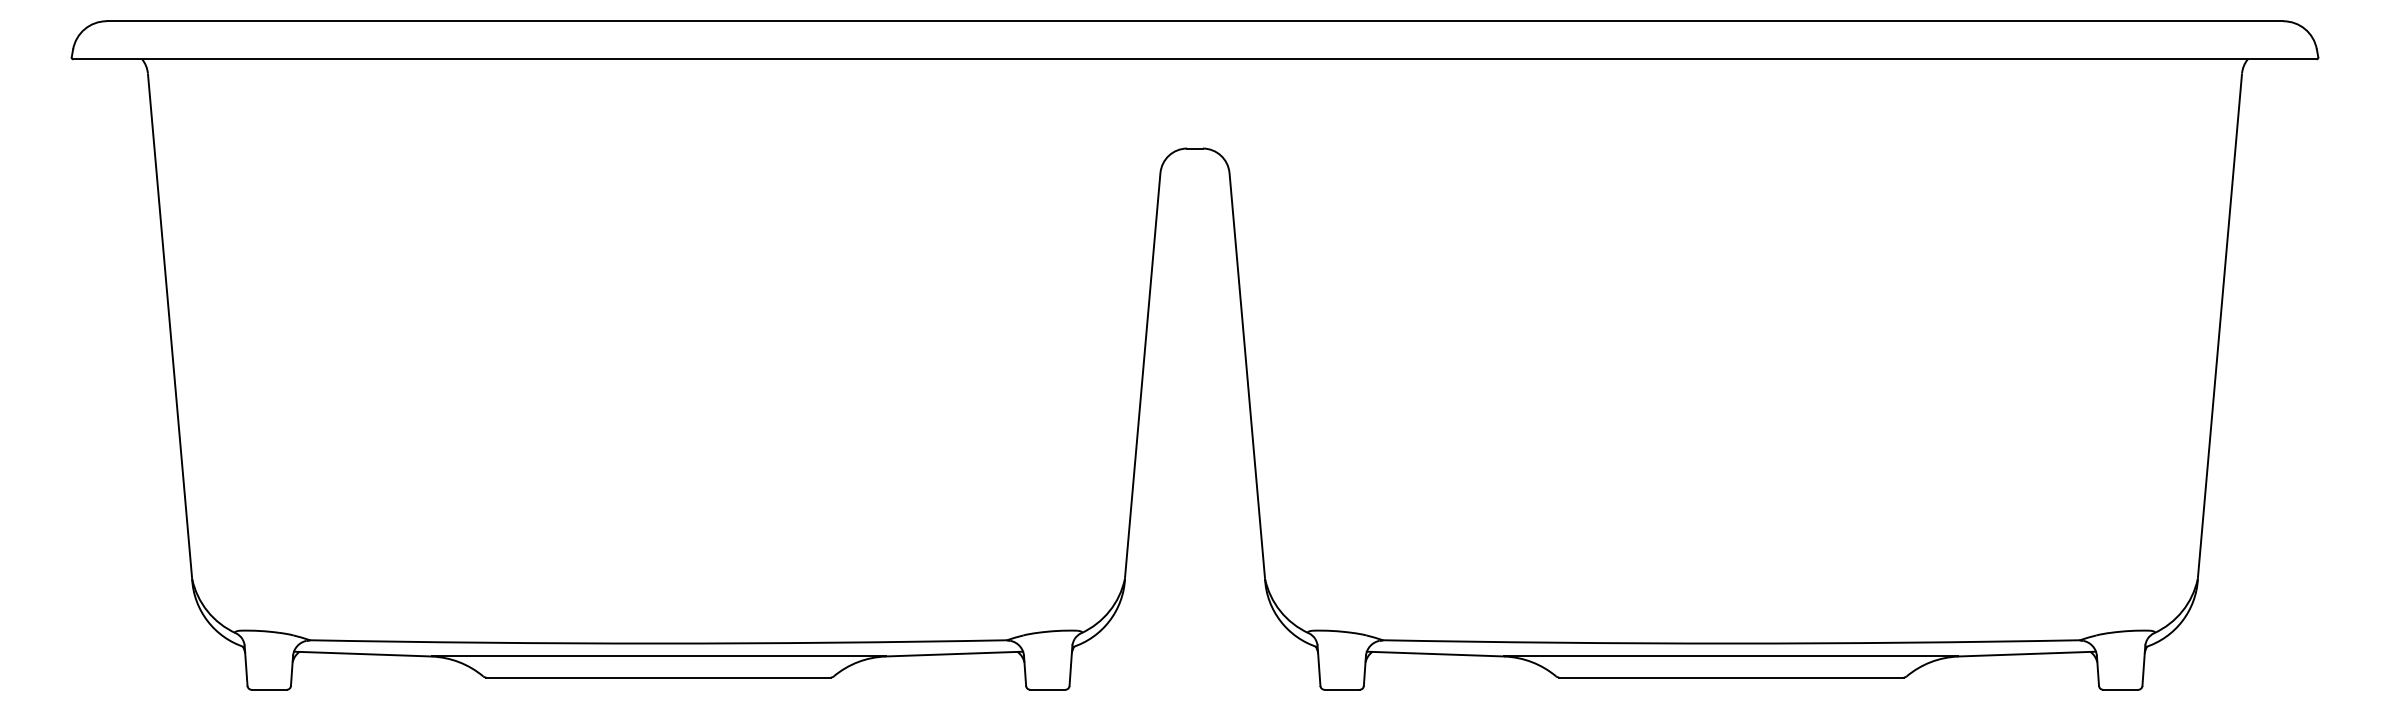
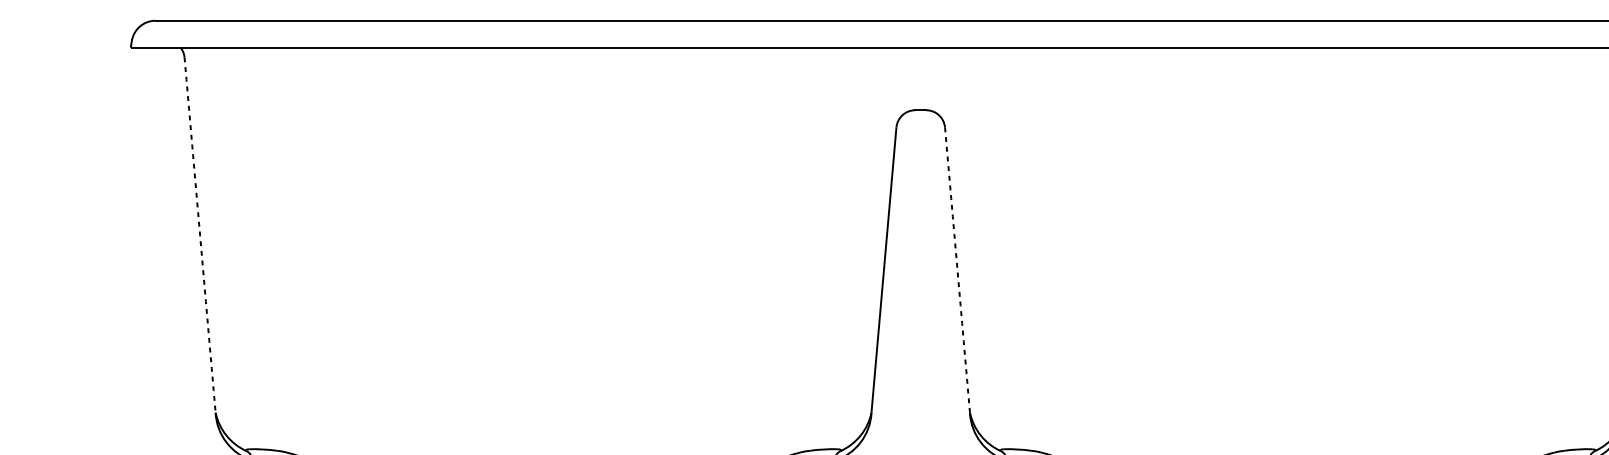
arc: (170, 326) -> (200, 235), solid -> dashed
arc: (1247, 375) -> (957, 269), solid -> dashed

